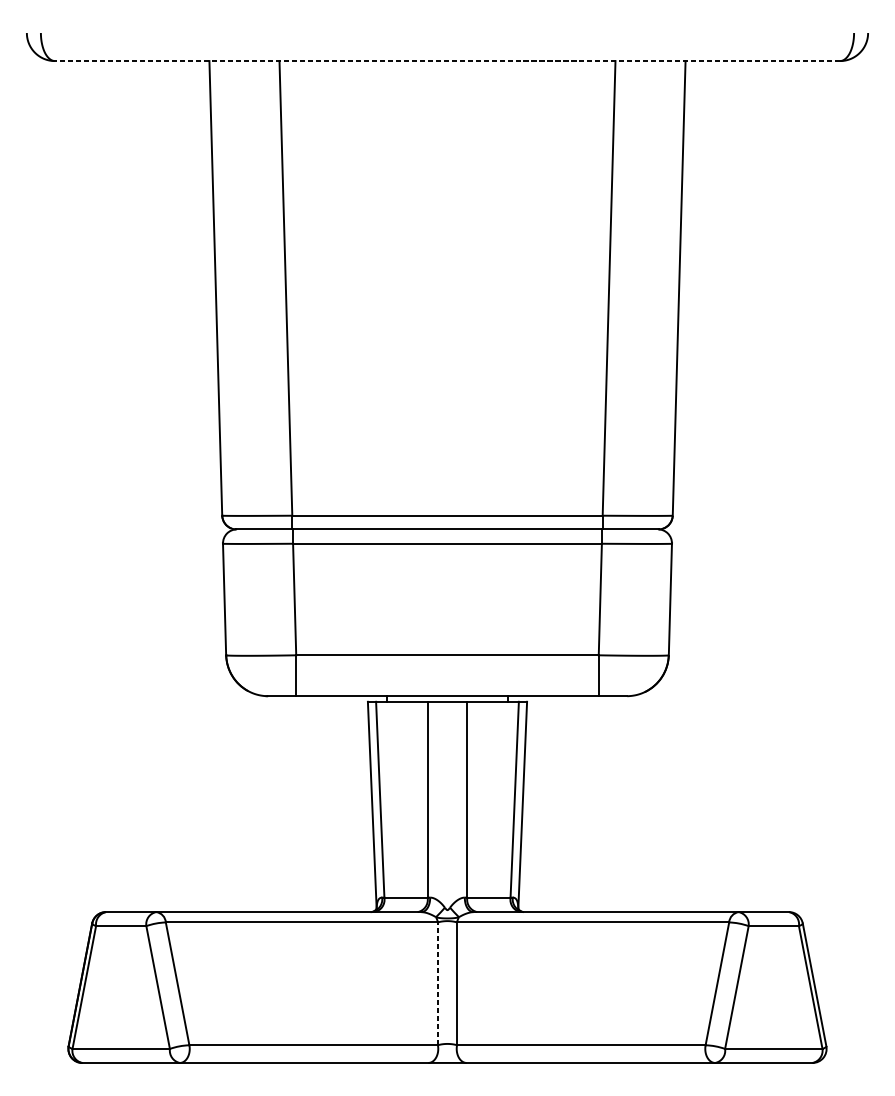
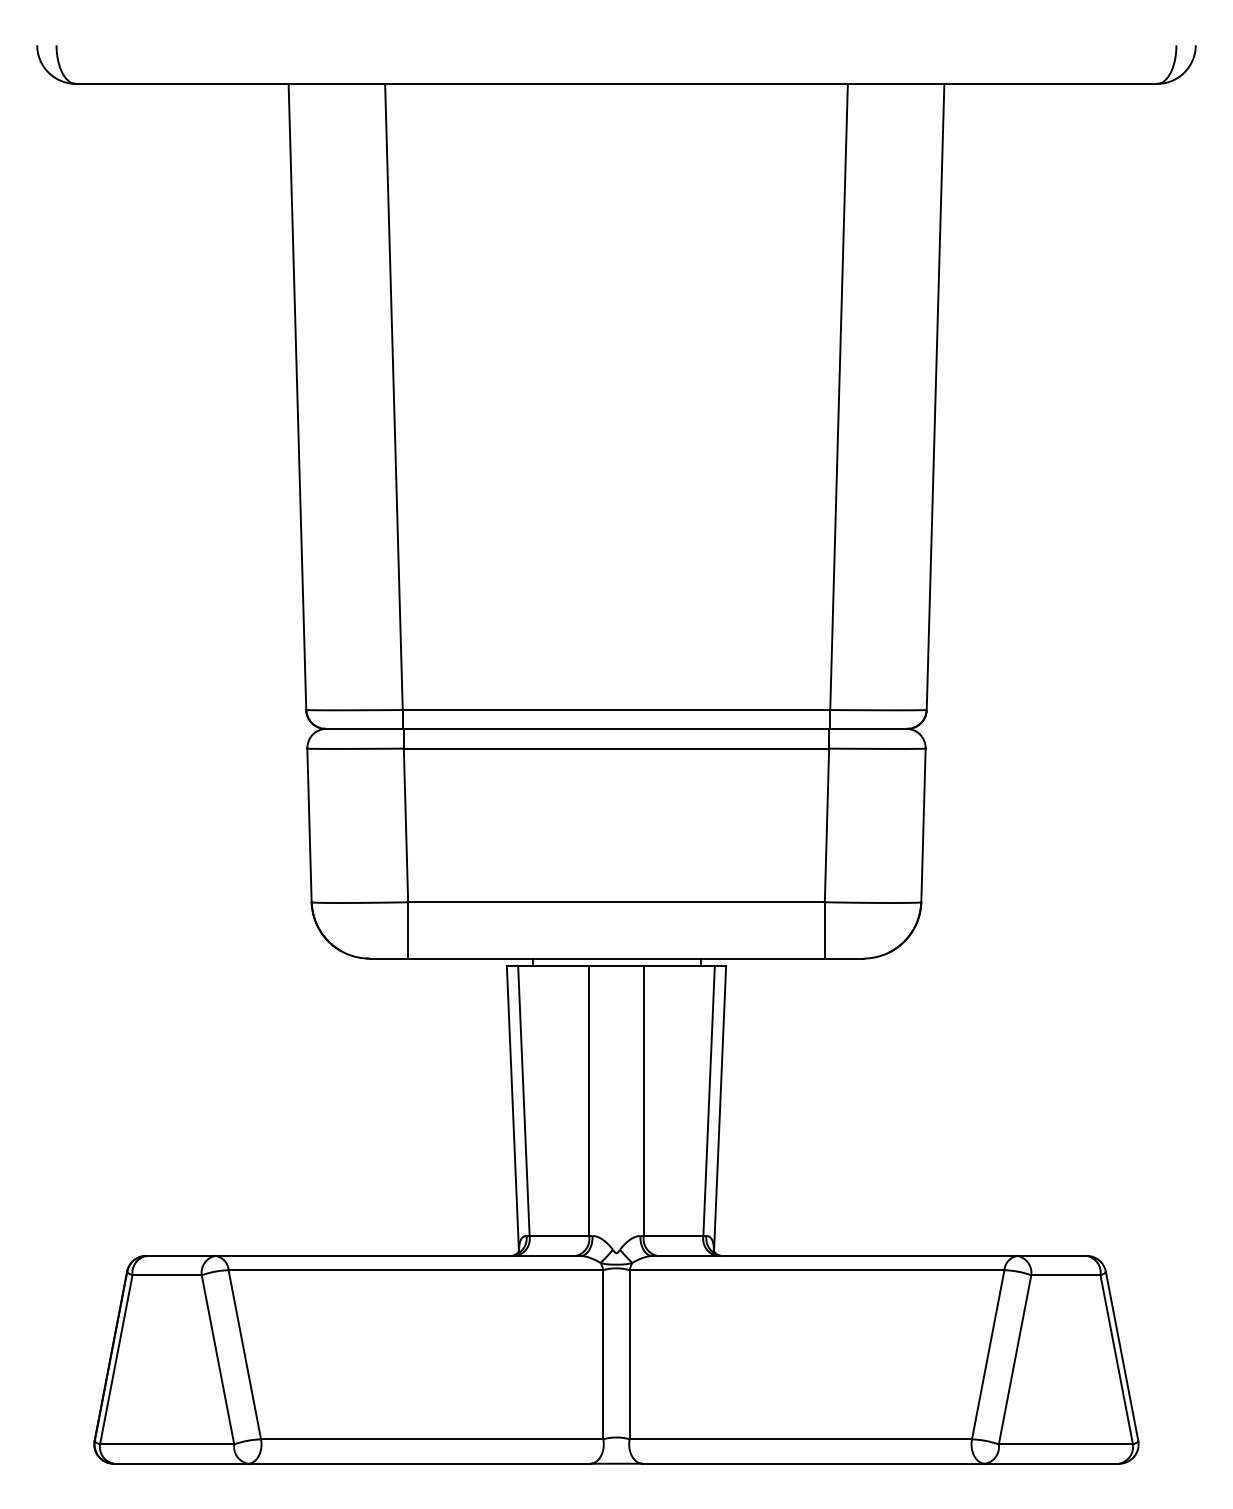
line: (447, 60) -> (616, 83), dashed -> solid
line: (438, 983) -> (603, 1354), dashed -> solid

